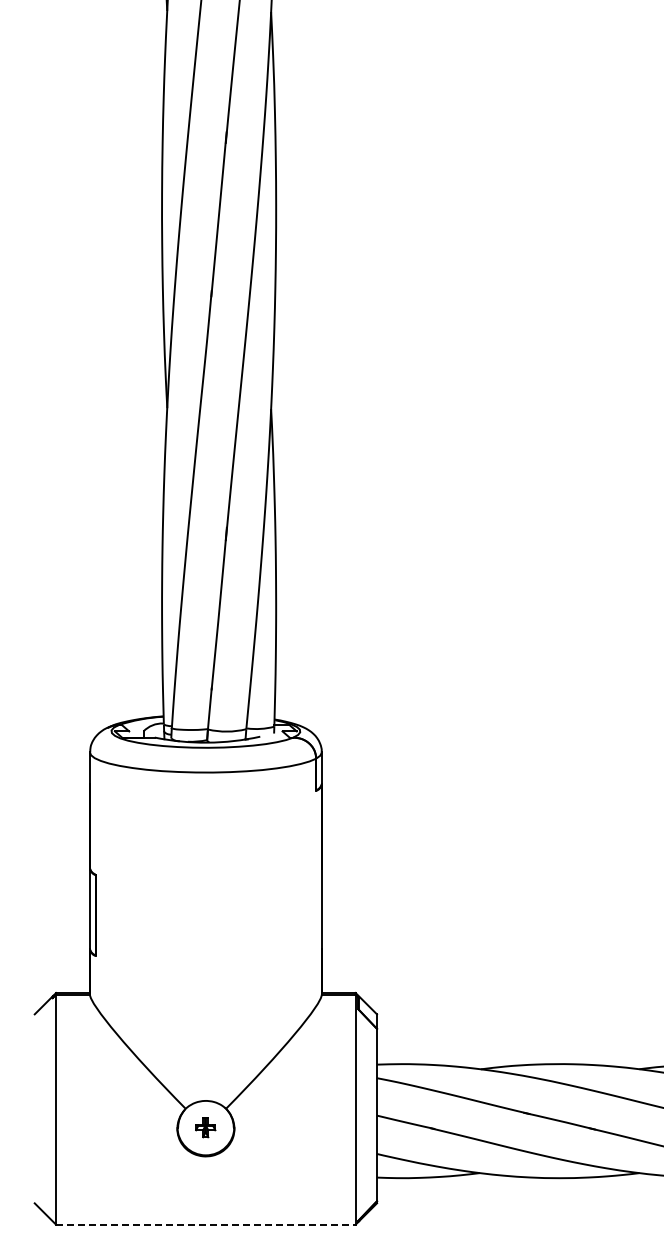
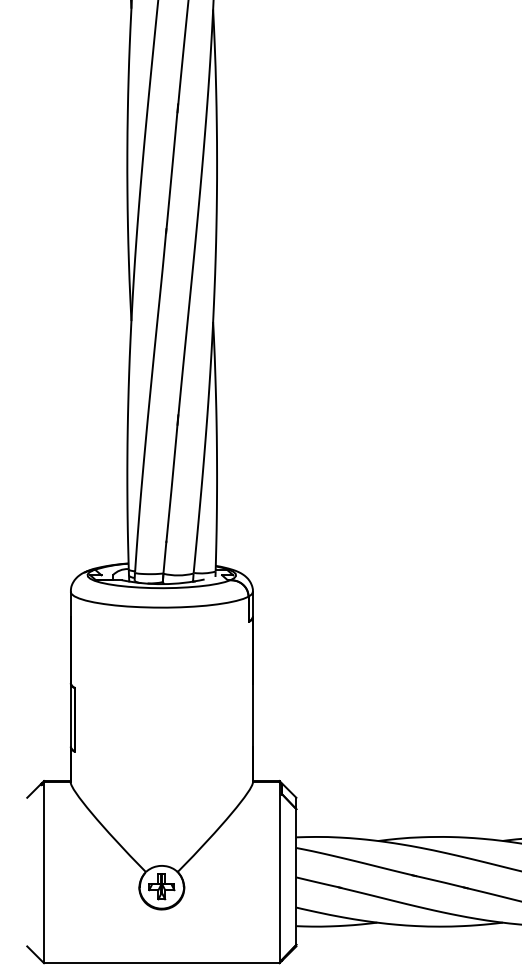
part: (205, 1127) -> (161, 886), size x1.67
line: (205, 1224) -> (161, 963), dashed -> solid

